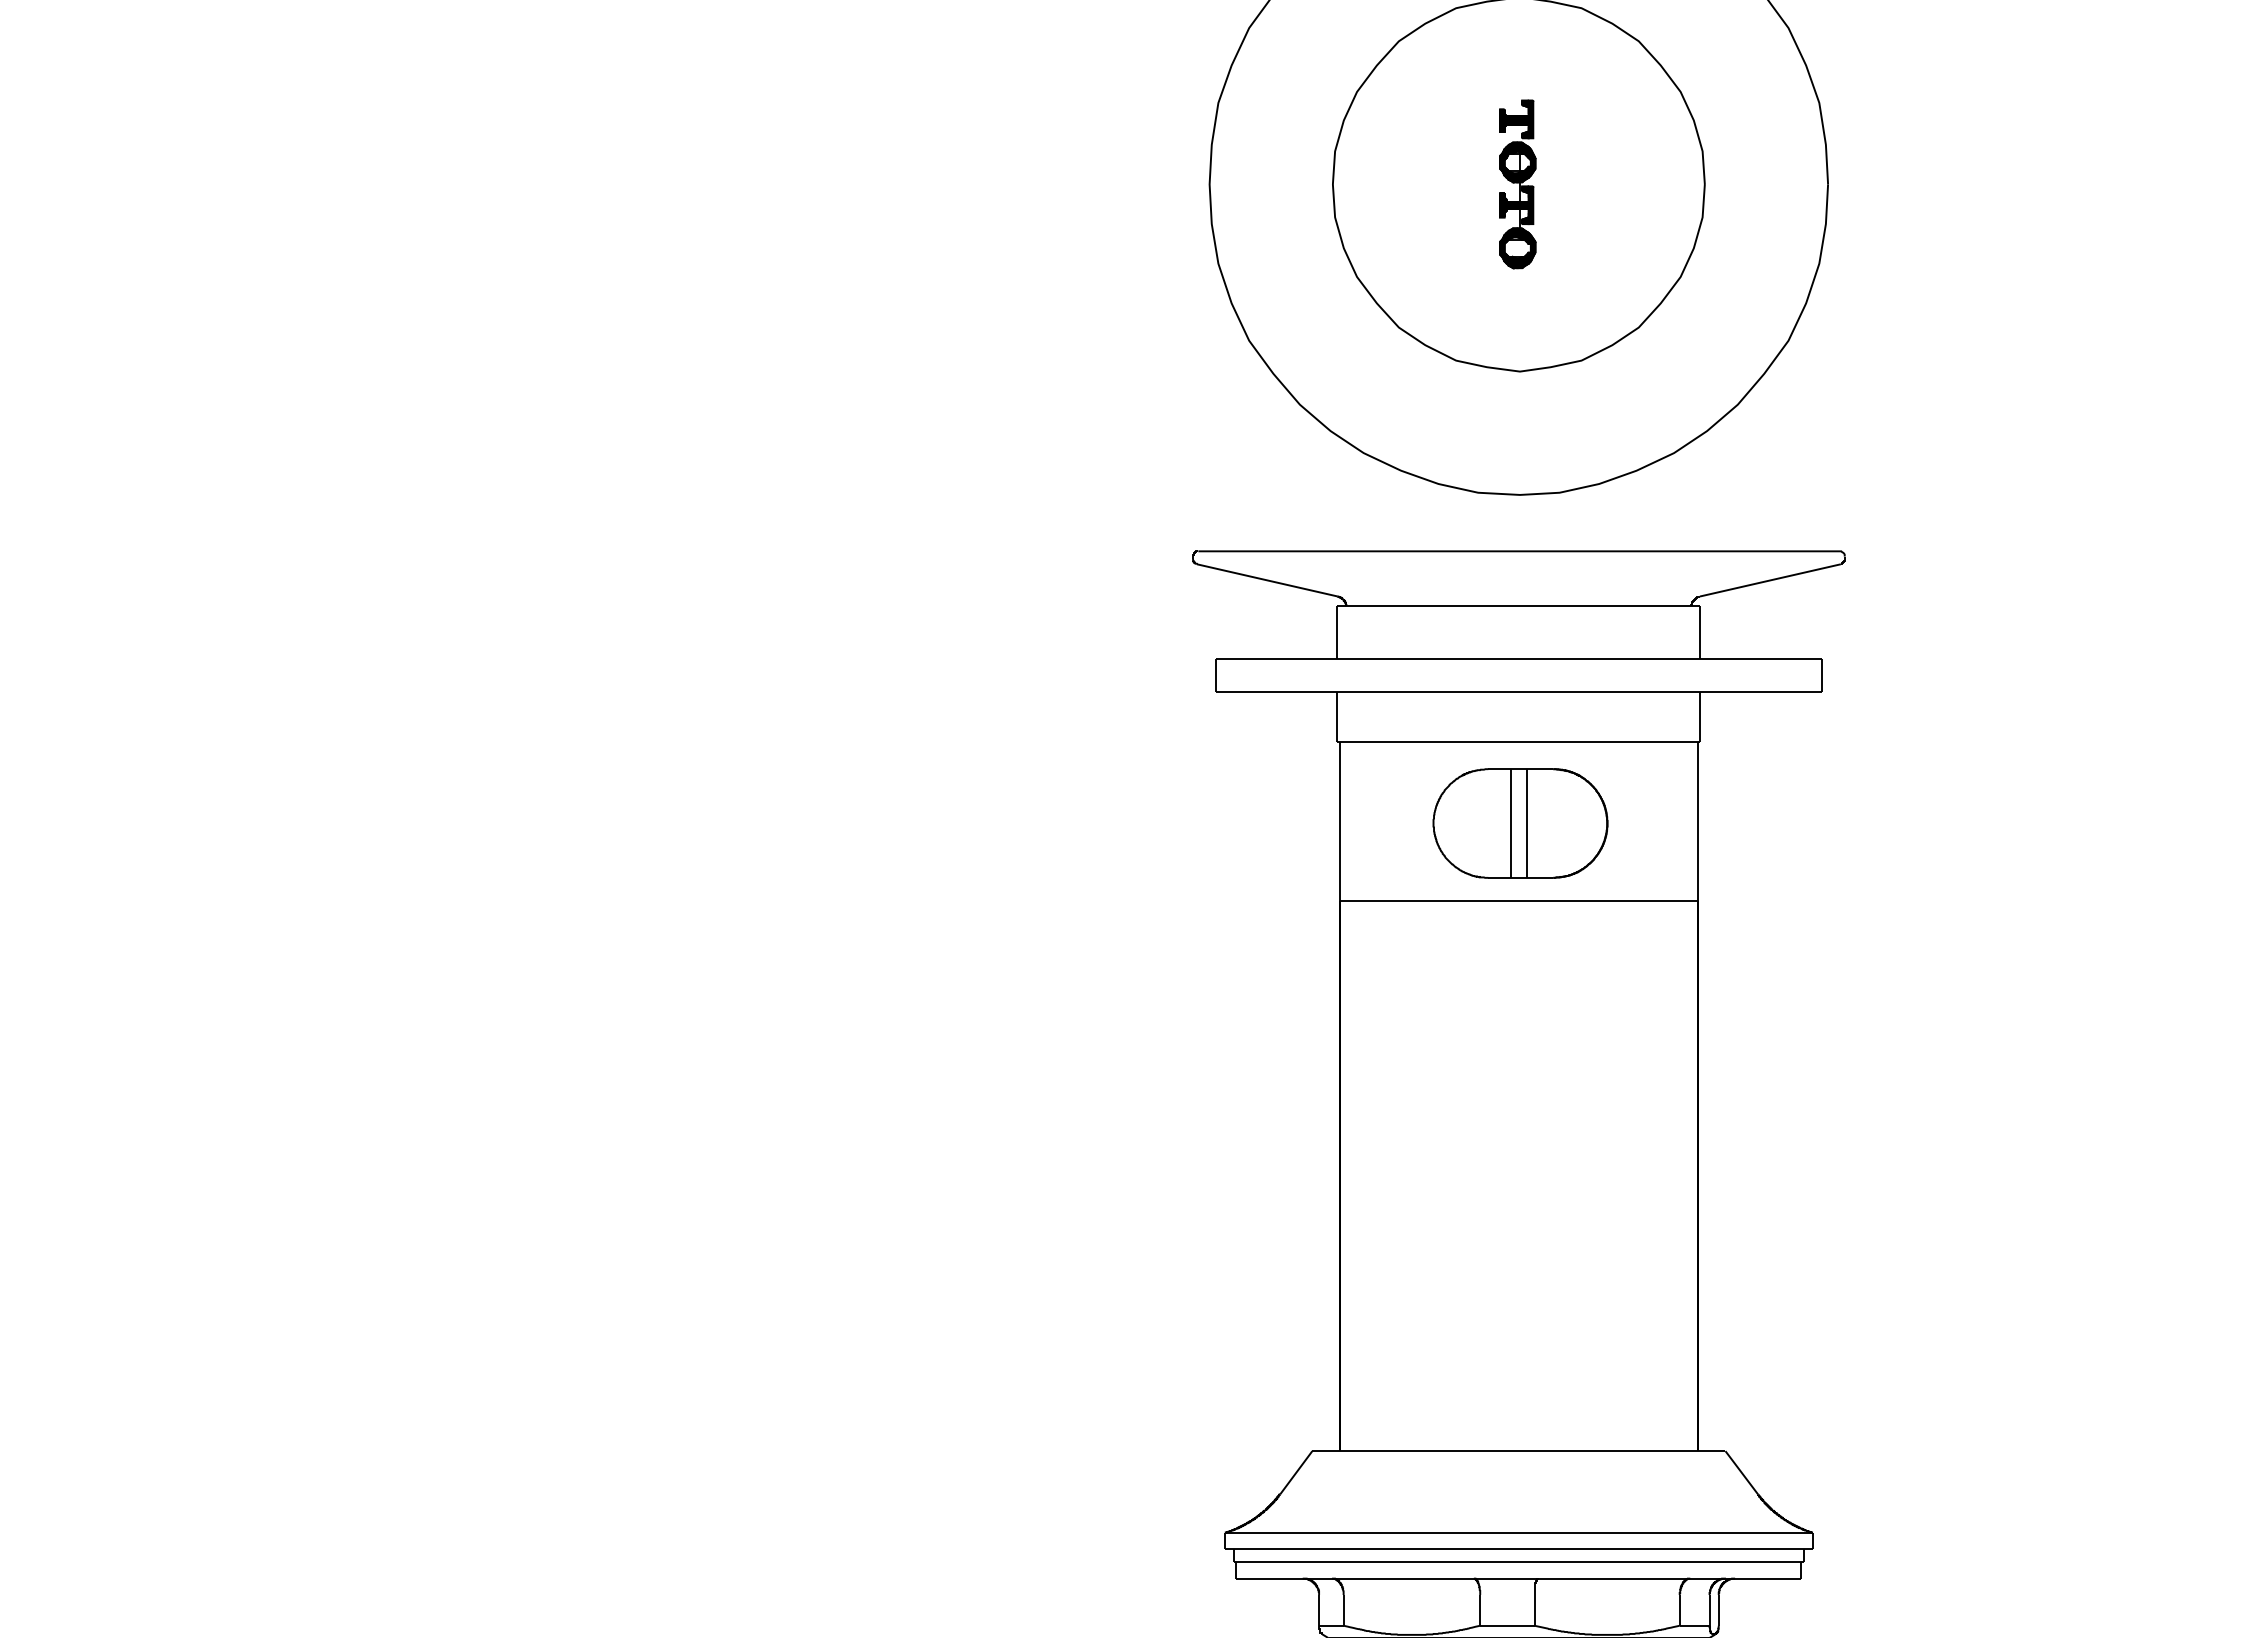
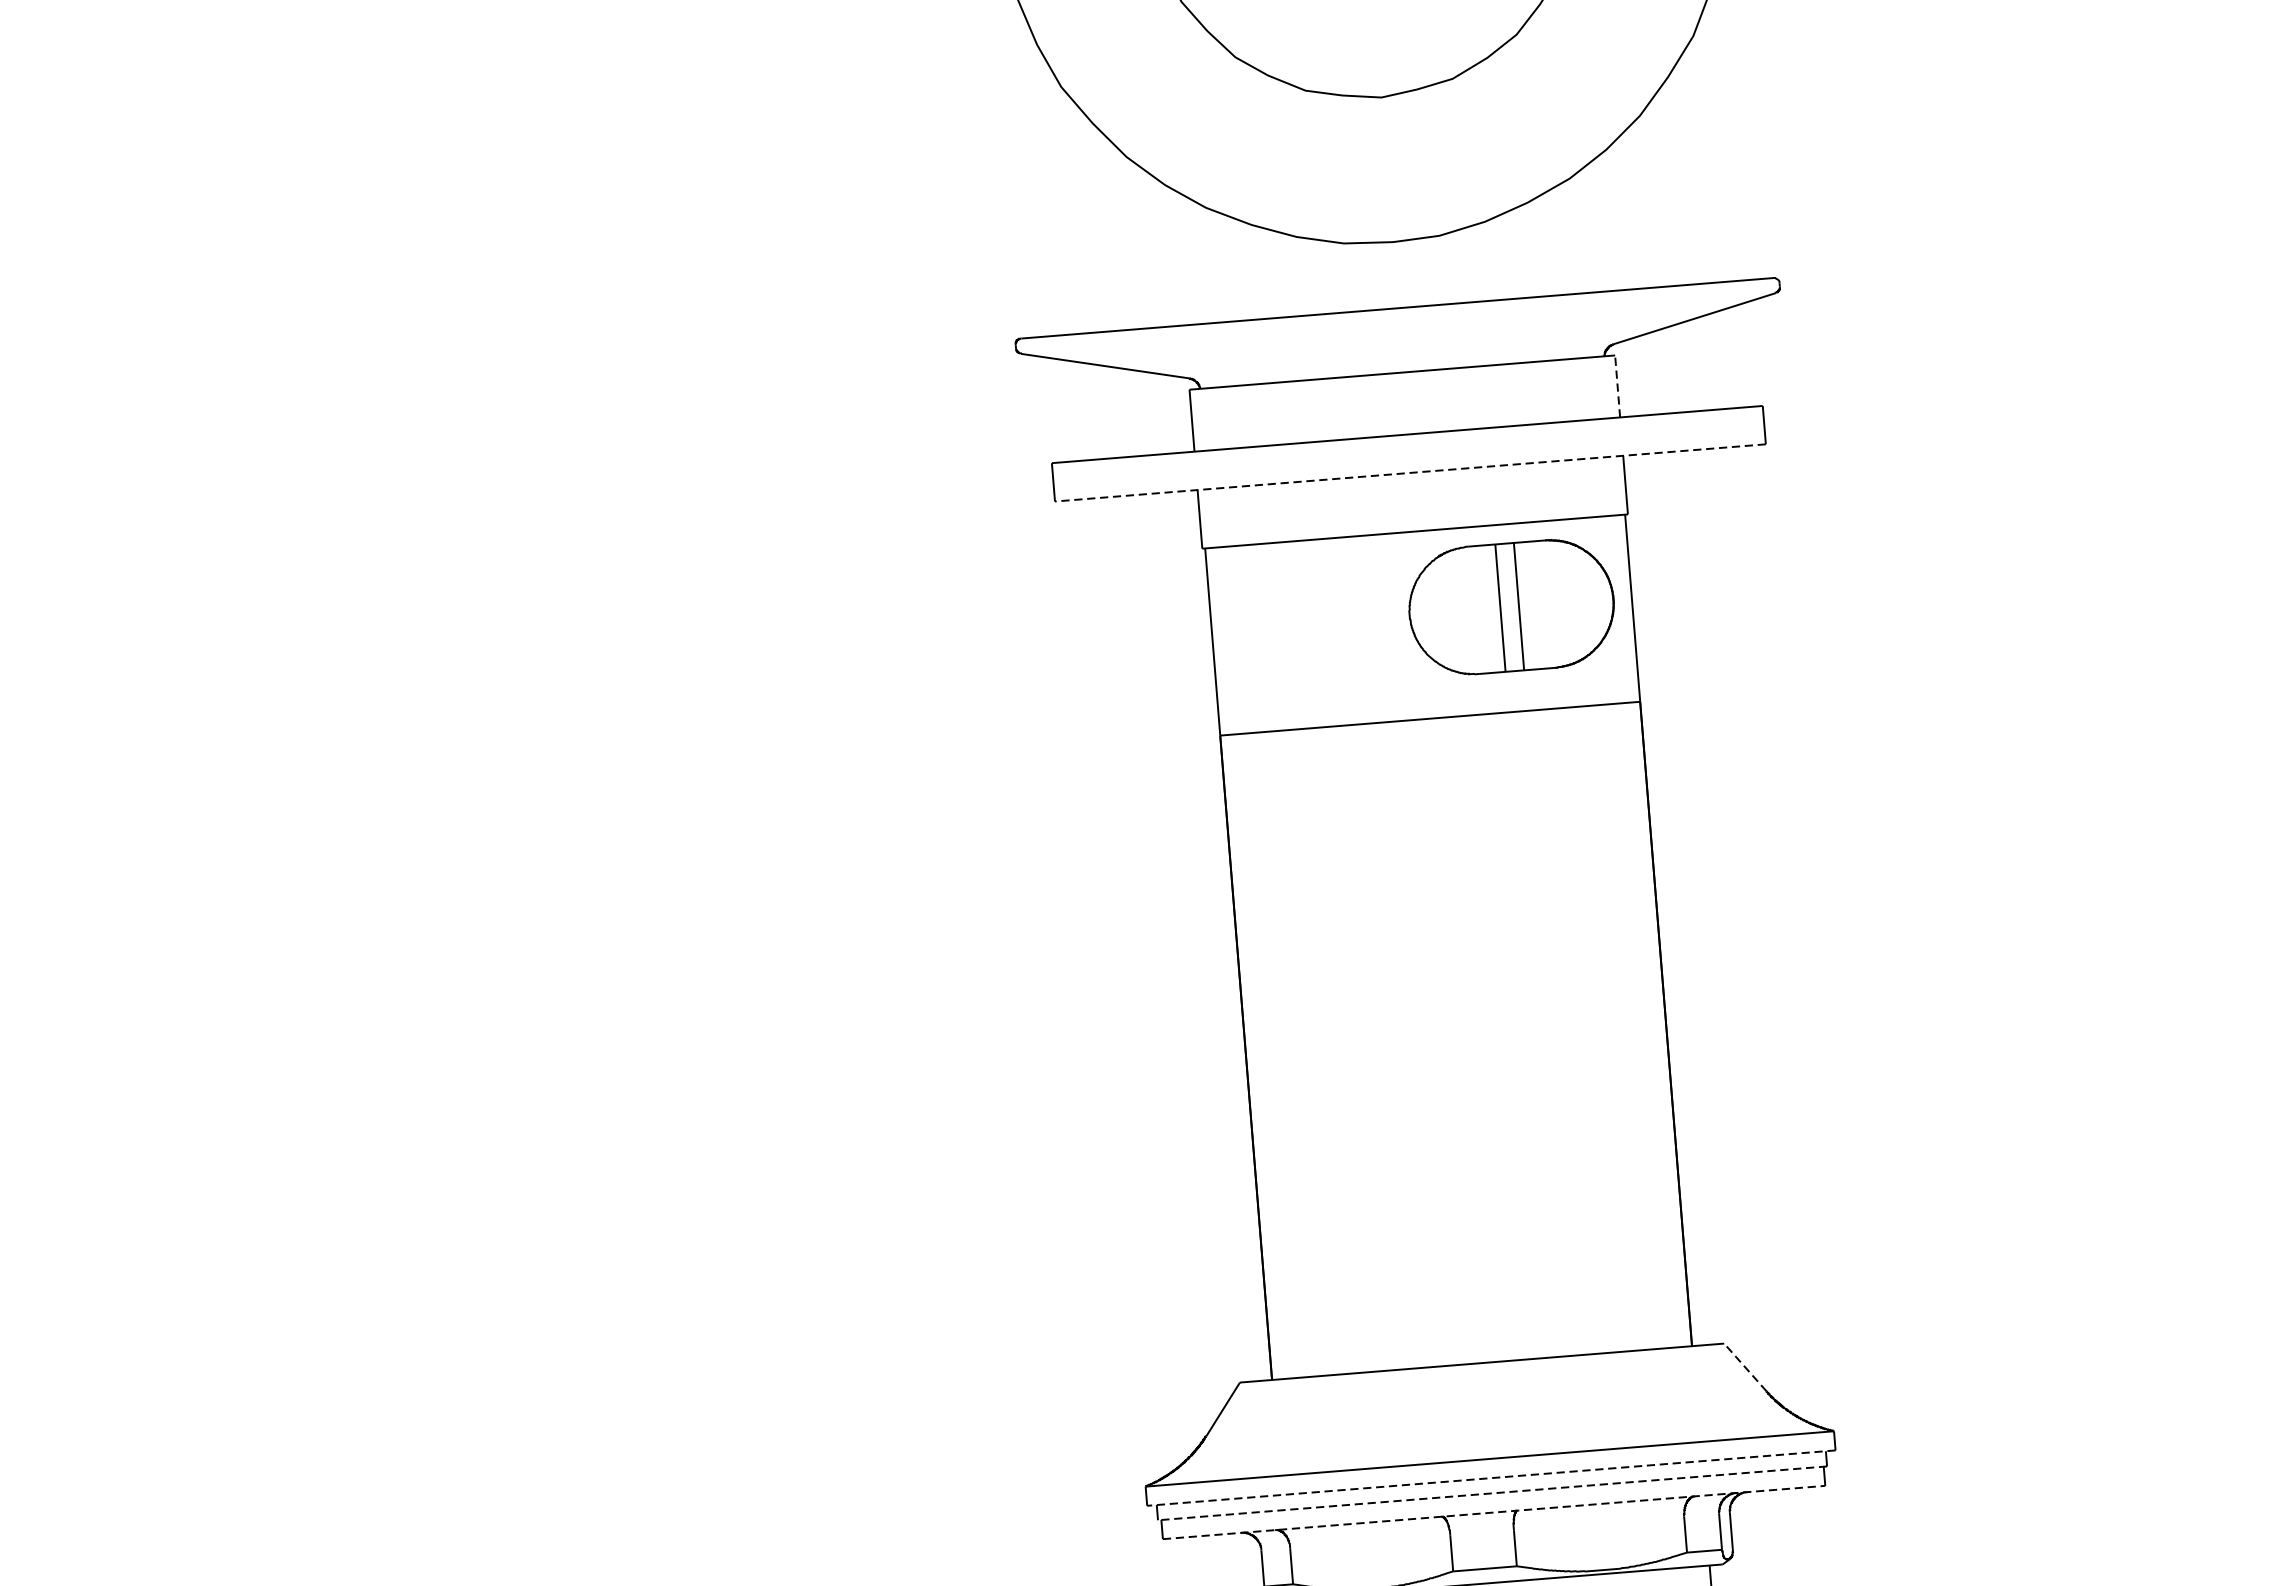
line: (1700, 632) -> (1617, 386), solid -> dashed
line: (1518, 691) -> (1409, 472), solid -> dashed
part: (1520, 823) -> (1511, 607), moved
line: (1741, 1472) -> (1745, 1367), solid -> dashed
line: (1518, 1549) -> (1490, 1478), solid -> dashed
line: (1518, 1562) -> (1492, 1493), solid -> dashed
line: (1518, 1578) -> (1493, 1512), solid -> dashed

